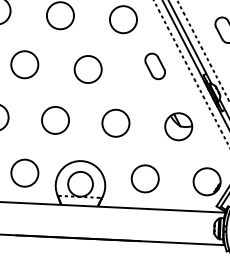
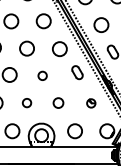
circle: (87, 68) -> (42, 75), size x0.6
circle: (54, 119) -> (26, 102), size x0.6
circle: (116, 122) -> (58, 102), size x0.7
part: (179, 127) -> (91, 103), size x0.6

